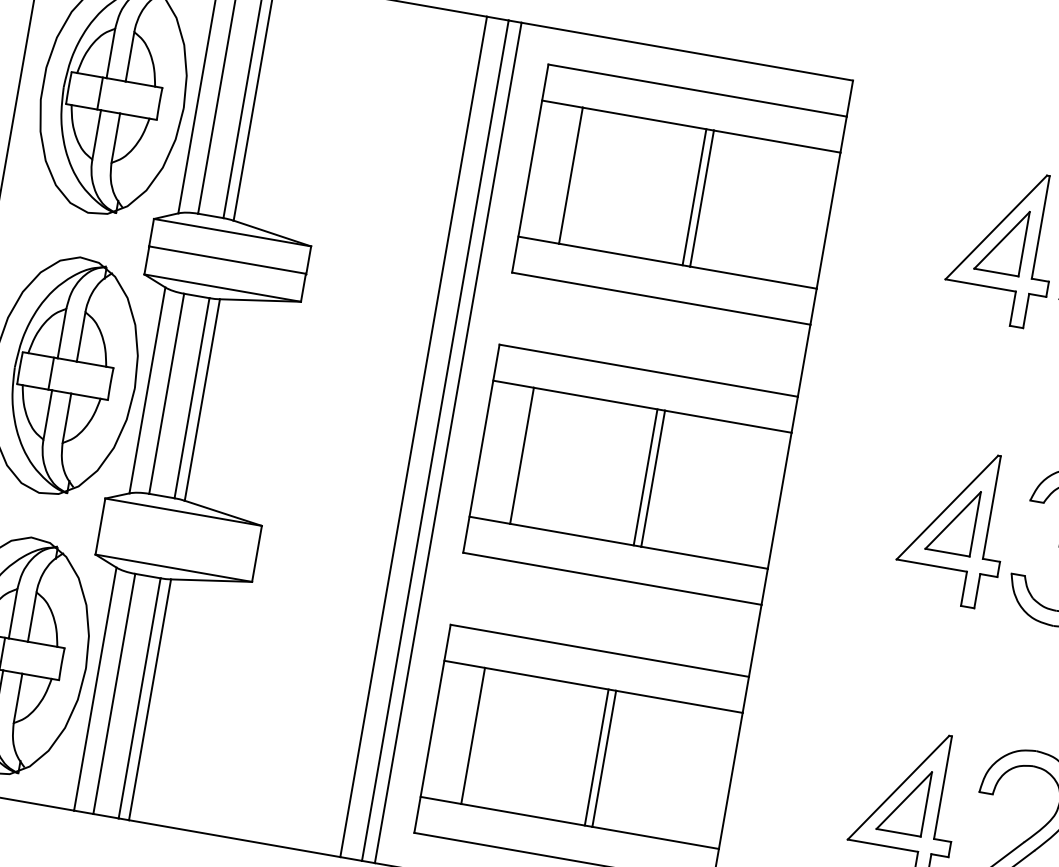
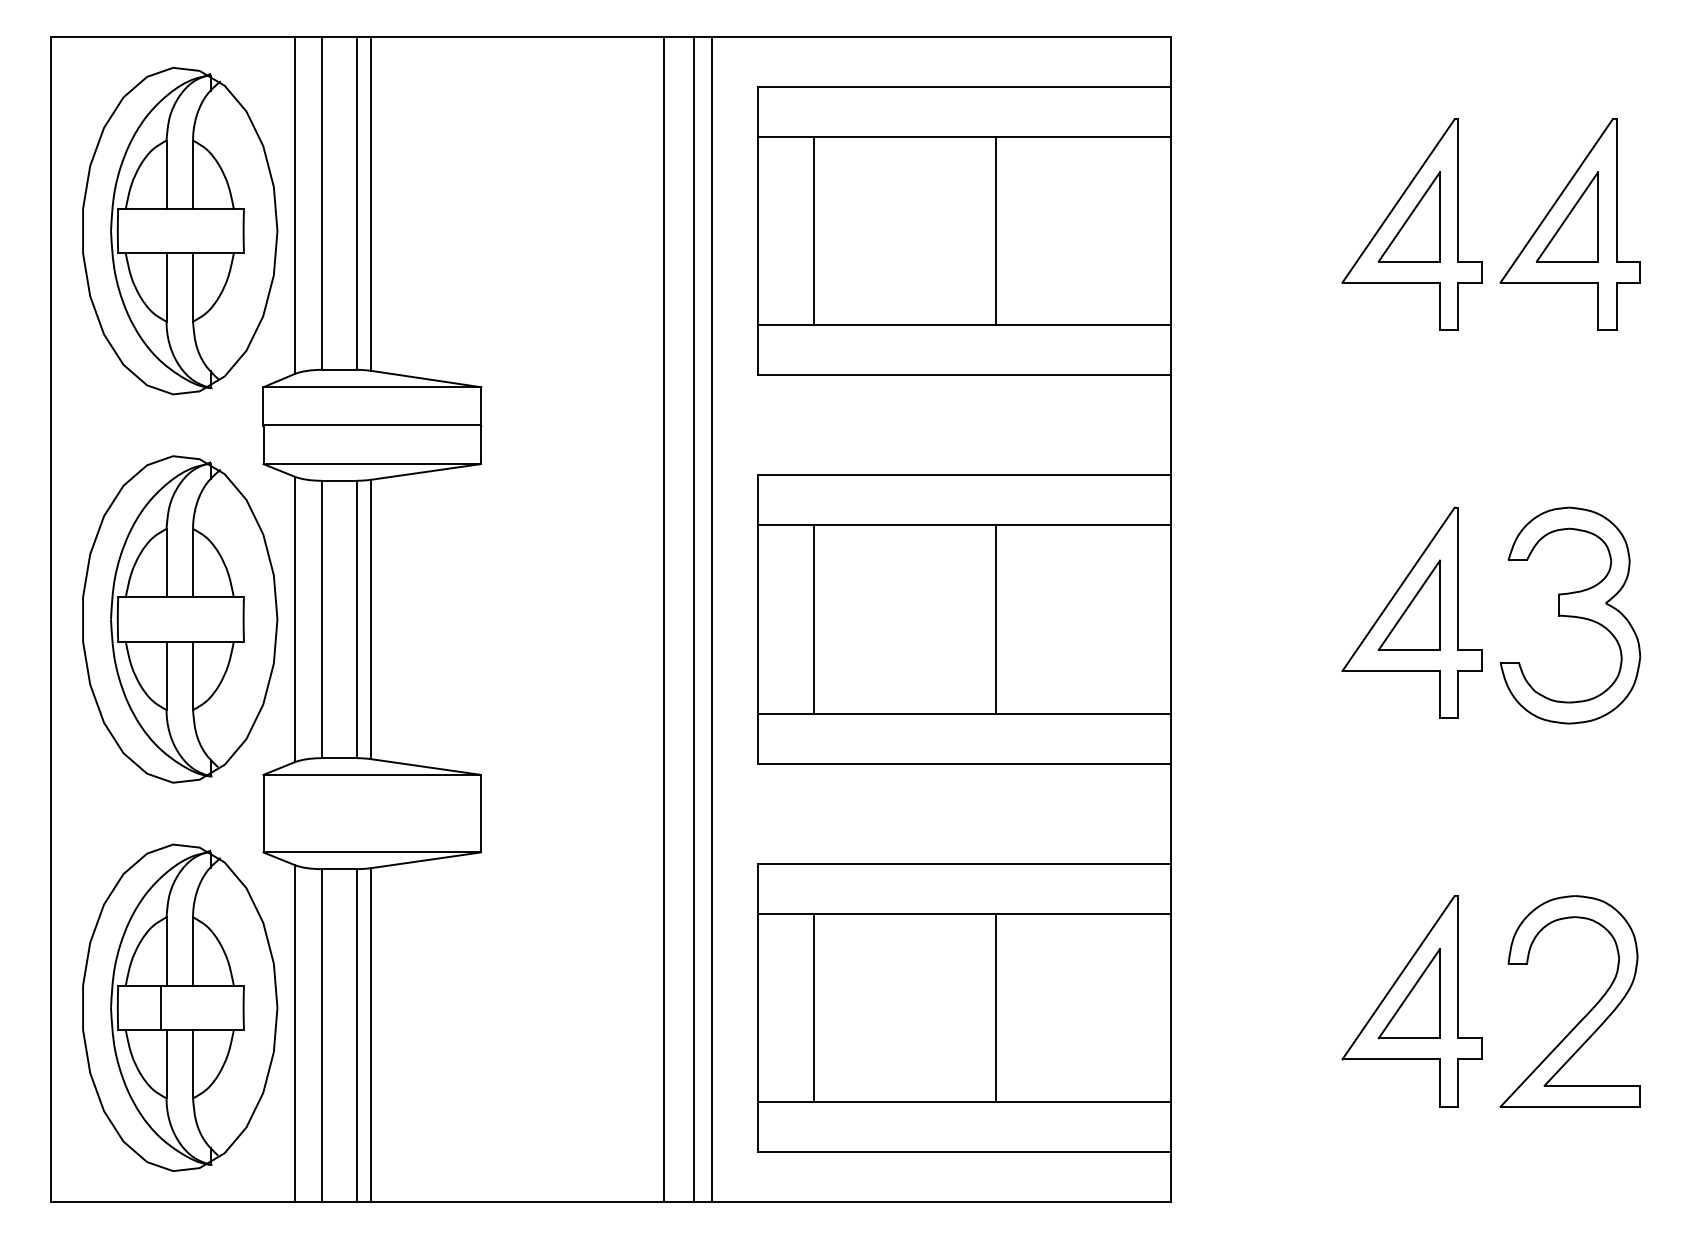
line: (100, 93) -> (161, 230), removed
line: (694, 196) -> (985, 230), removed
line: (51, 373) -> (161, 619), removed
line: (645, 477) -> (985, 619), removed
line: (596, 757) -> (985, 1007), removed

